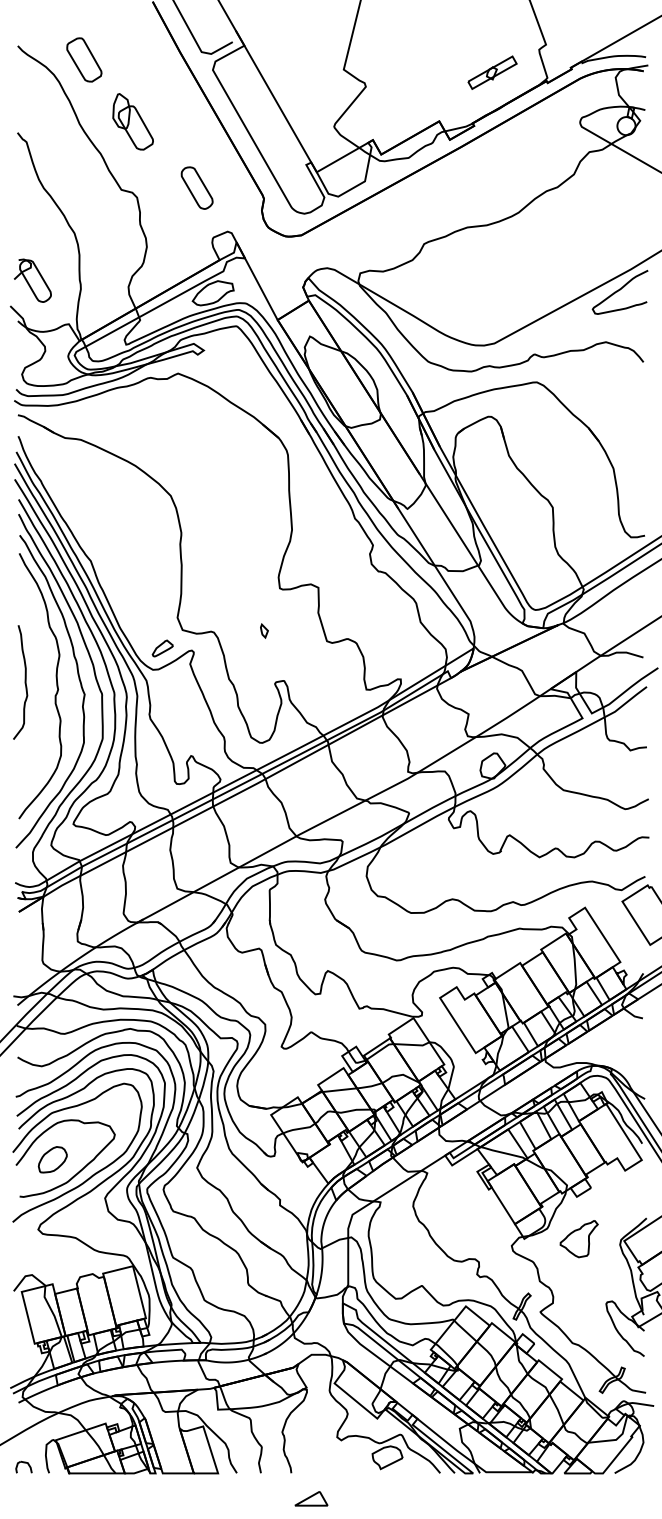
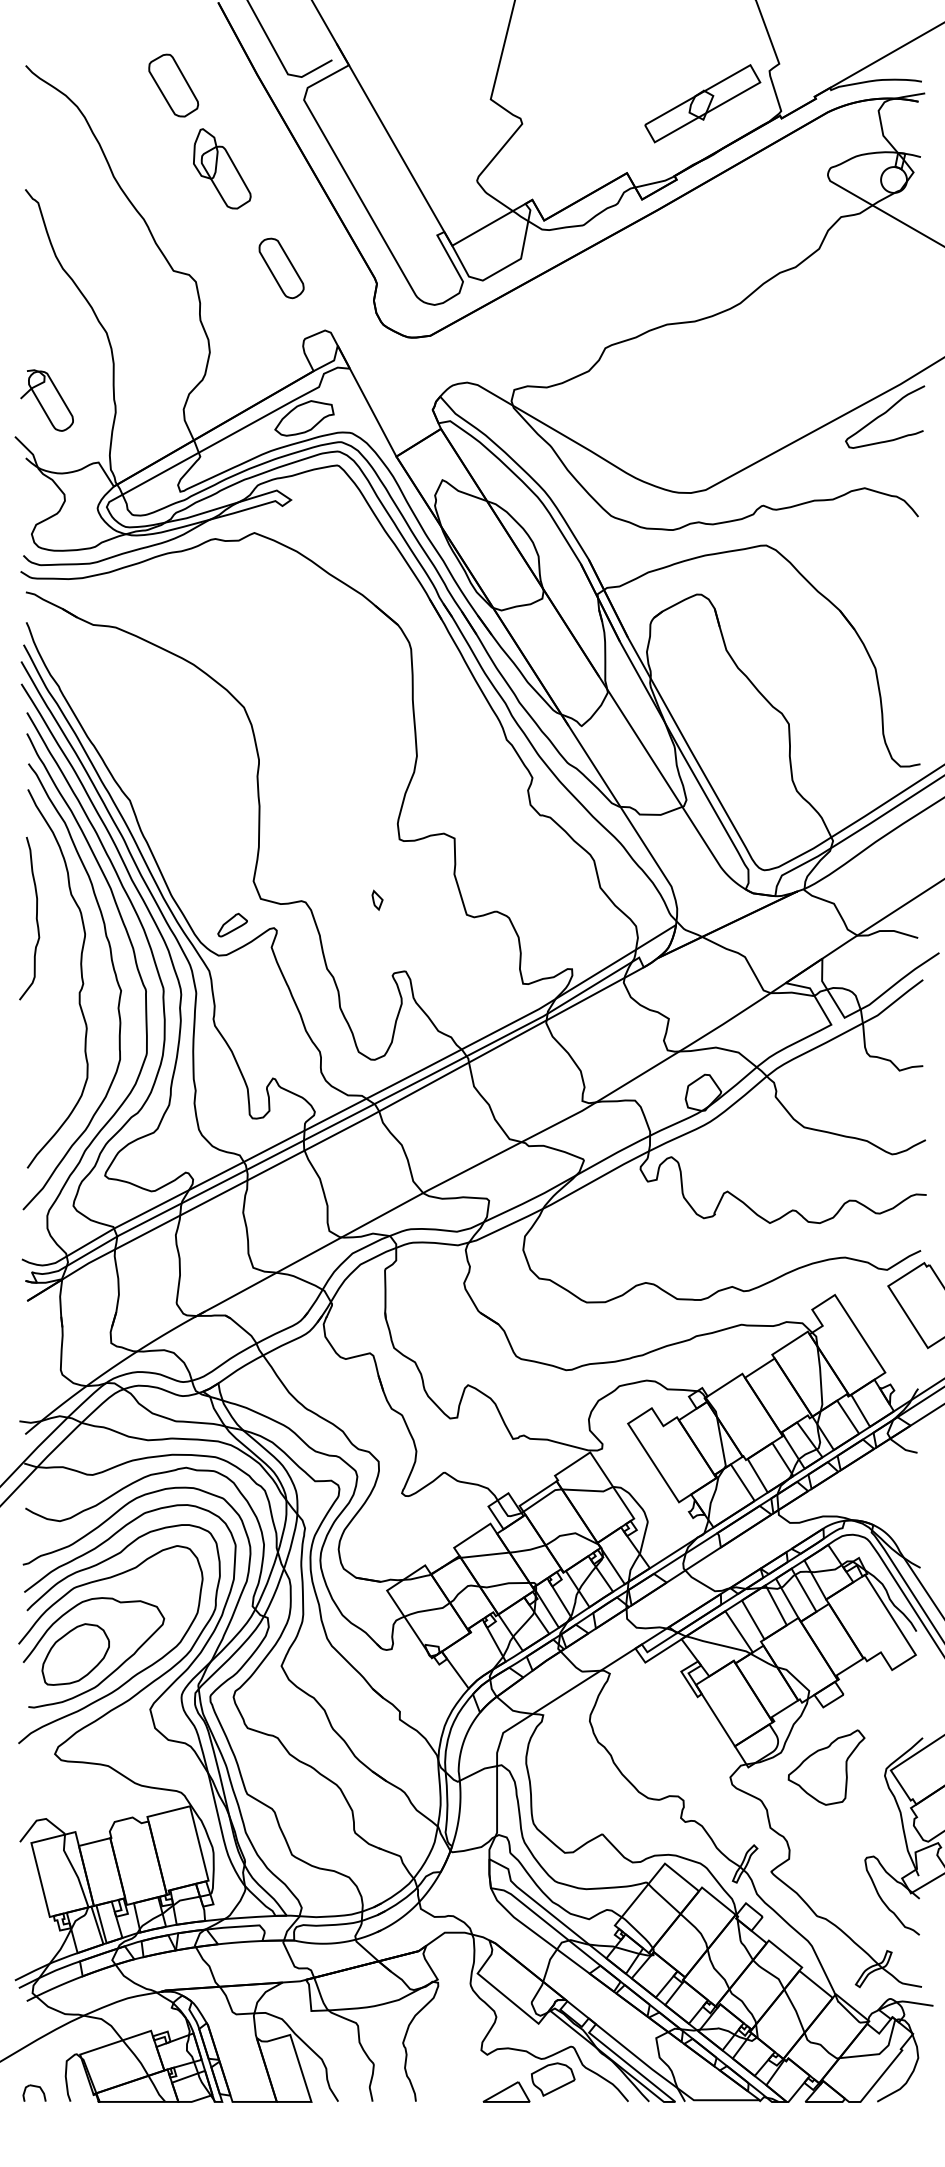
part: (84, 59) -> (173, 85), moved
part: (492, 72) -> (702, 103), size x1.67
part: (133, 121) -> (222, 168), moved
curve: (24, 682) -> (35, 918), moved
part: (52, 1159) -> (75, 1654), size x1.67
part: (579, 1238) -> (826, 1767), size x1.43
part: (311, 1498) -> (506, 2091), moved

